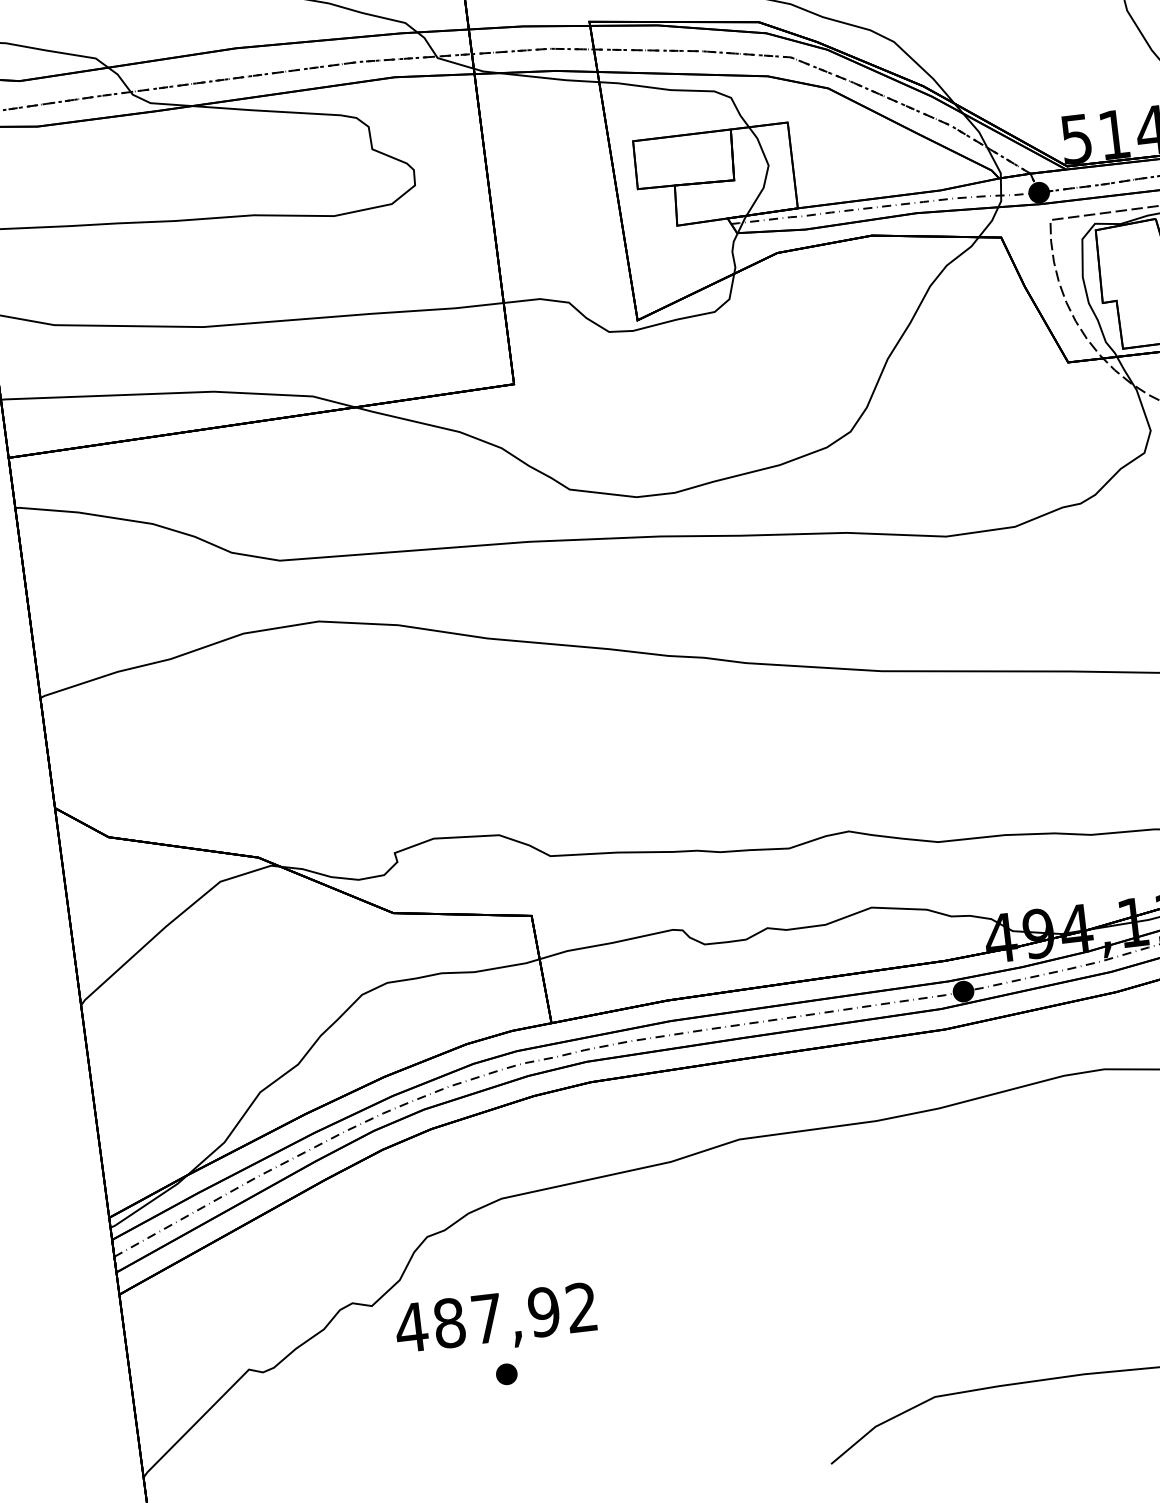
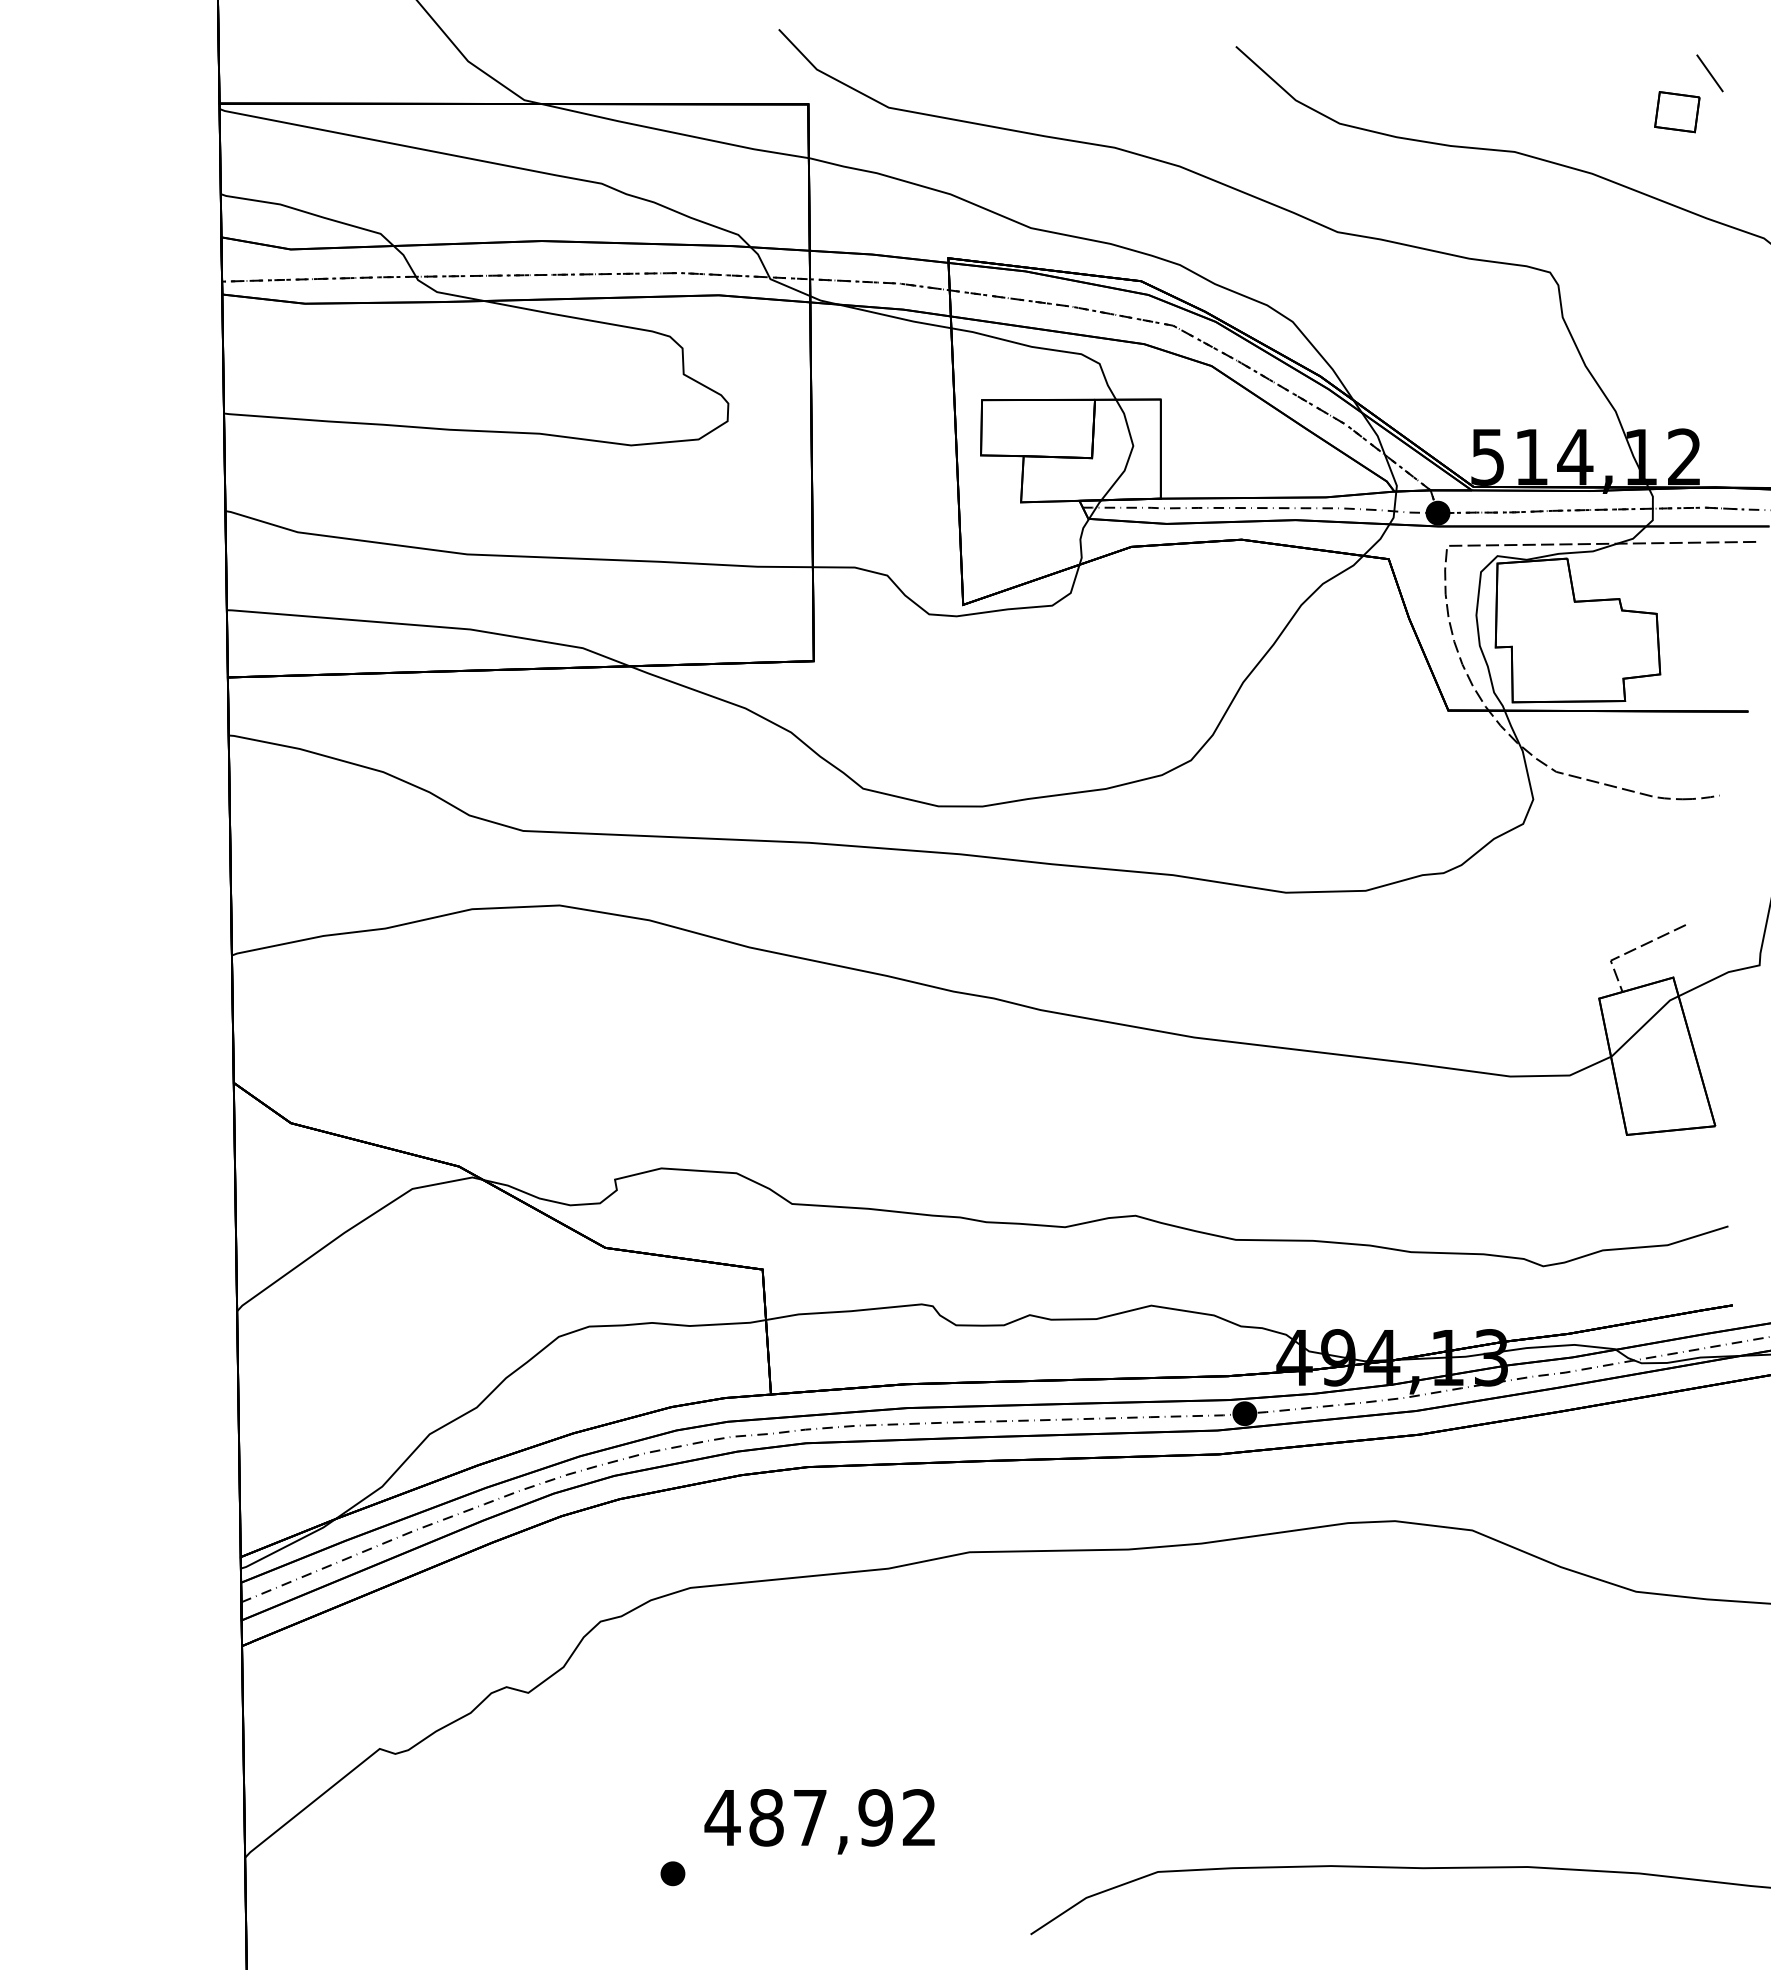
text: (495, 1320) -> (819, 1821), moved
part: (506, 1374) -> (672, 1873), moved

